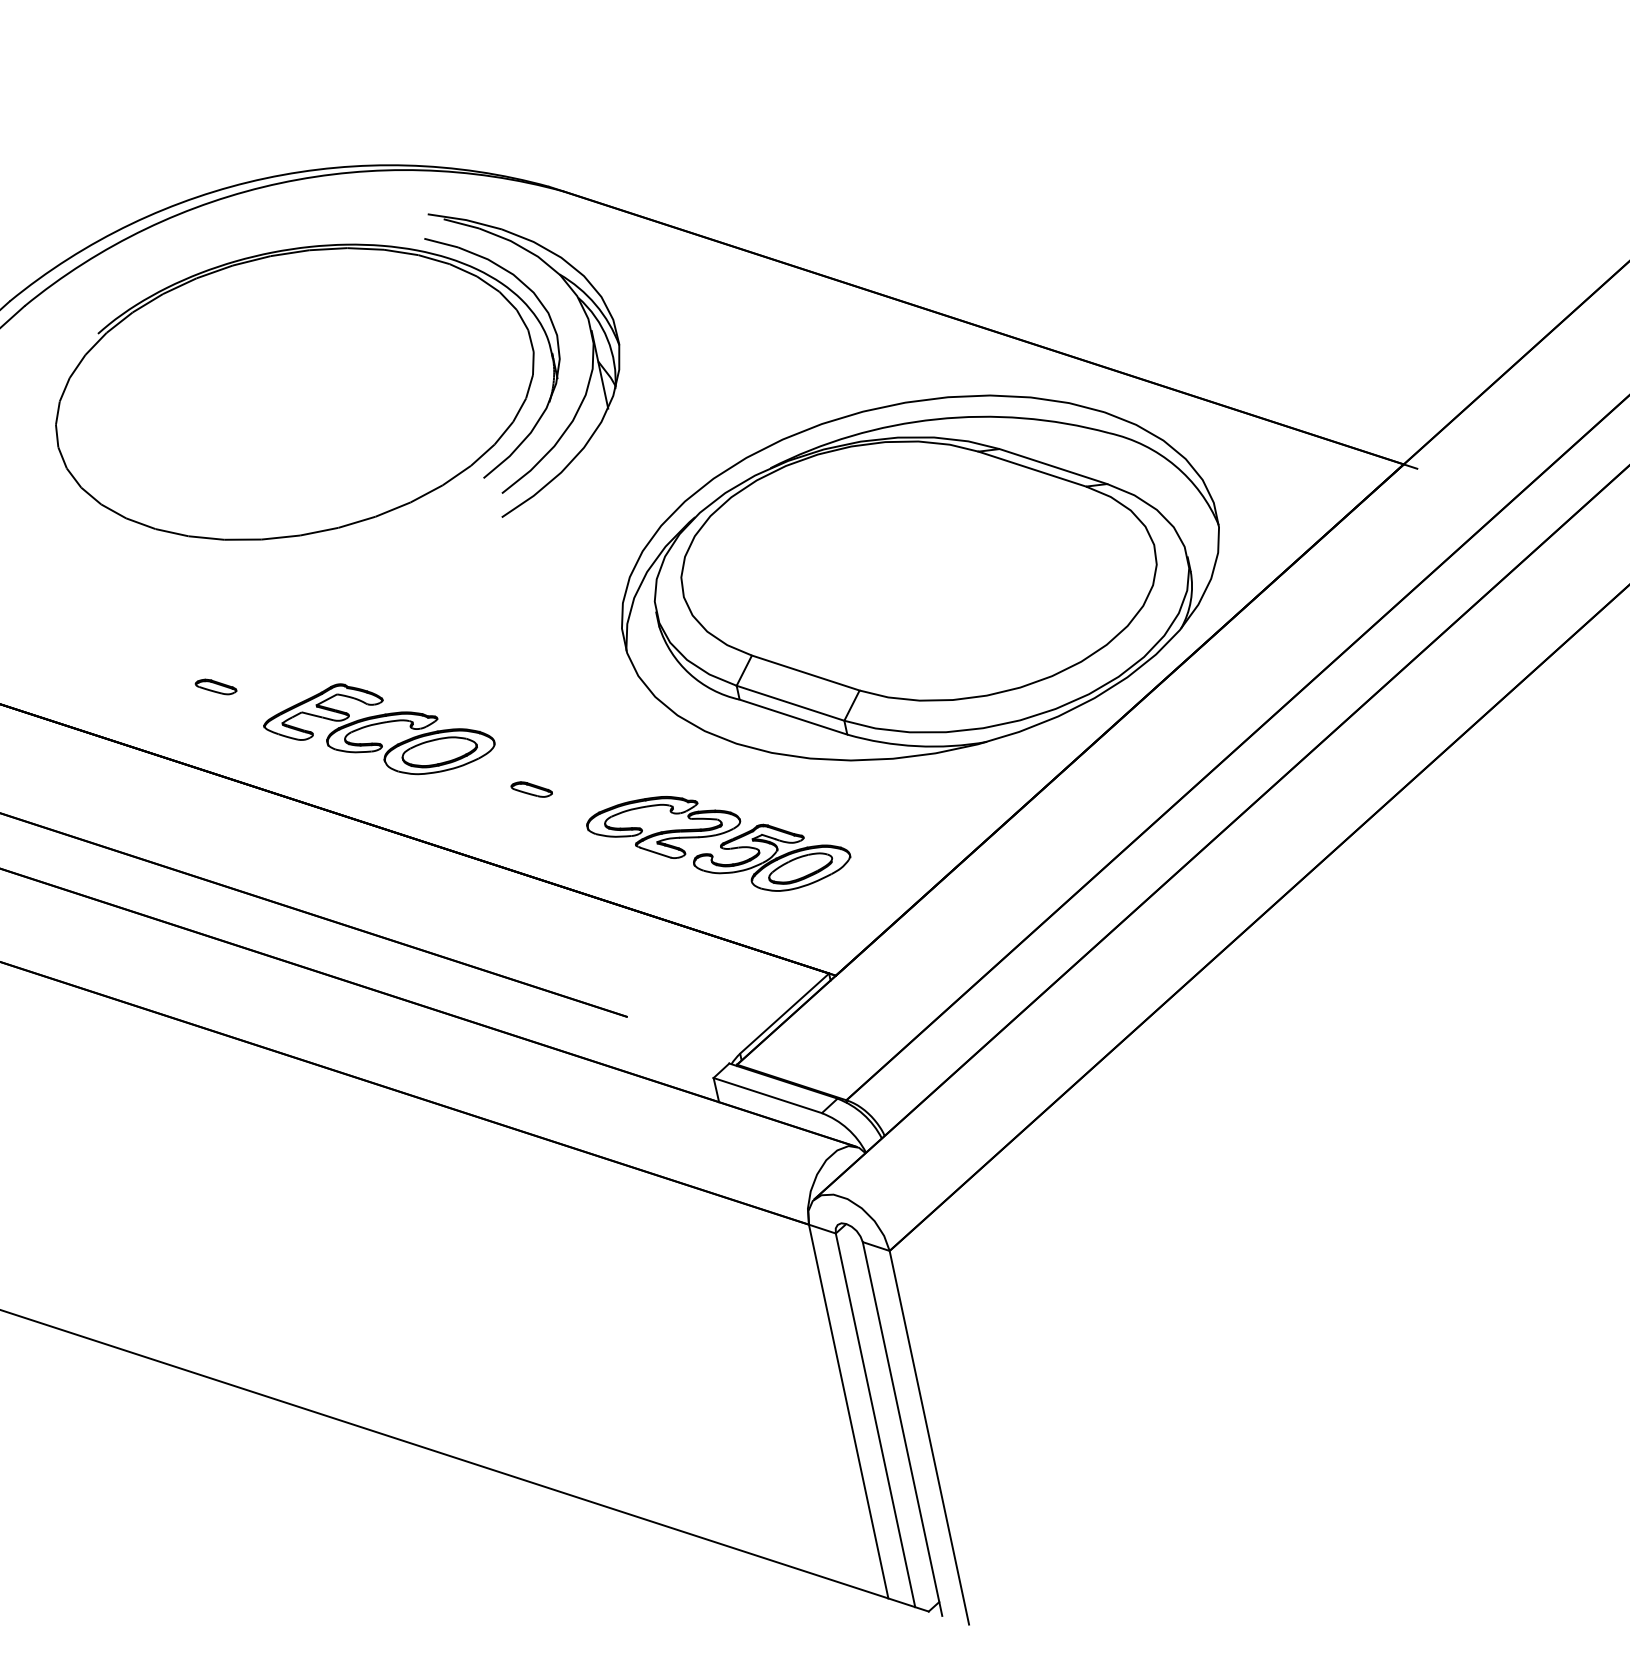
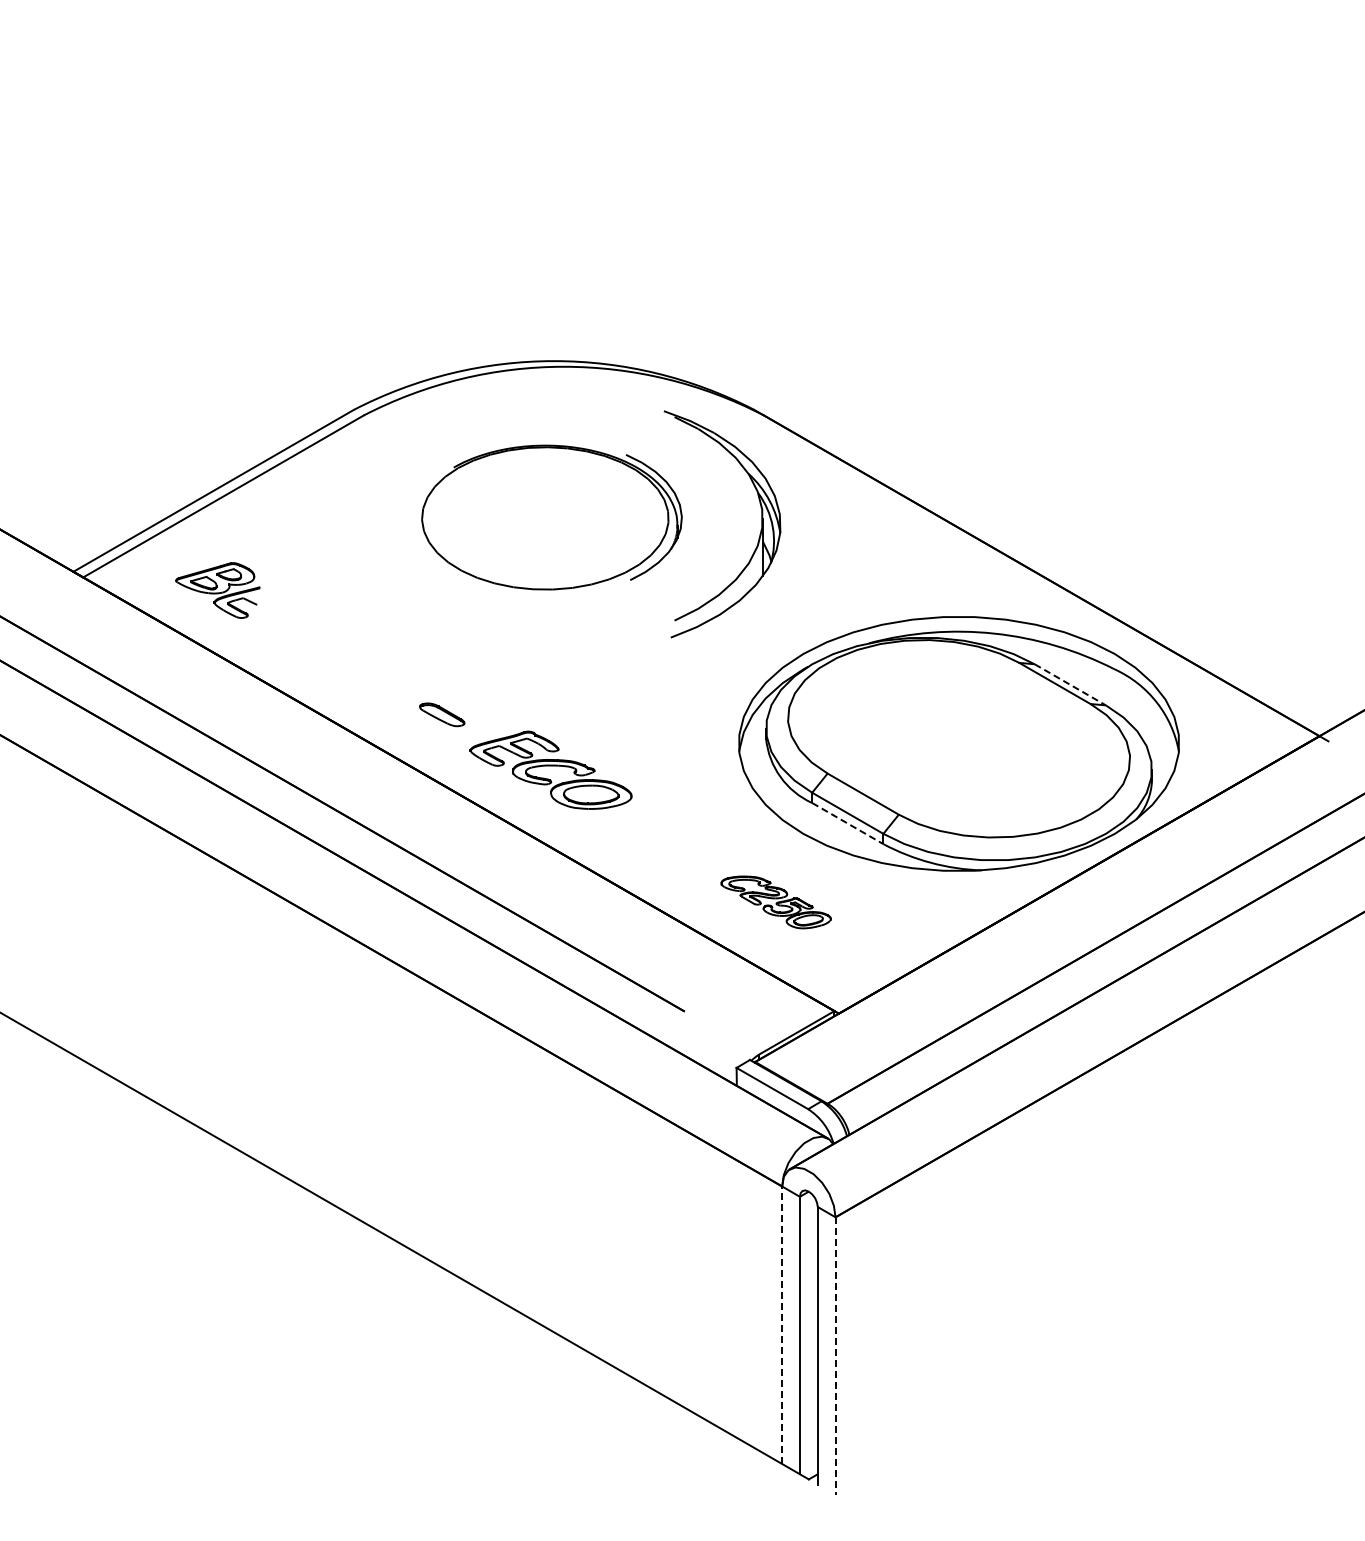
part: (306, 389) -> (551, 517), size x0.7
line: (1053, 467) -> (1070, 685), solid -> dashed
part: (215, 687) -> (441, 715), size x1.6
line: (794, 716) -> (848, 823), solid -> dashed
part: (531, 789) -> (650, 835), removed
part: (720, 843) -> (776, 902), size x0.6
line: (849, 1411) -> (782, 1325), solid -> dashed
line: (929, 1438) -> (835, 1356), solid -> dashed

